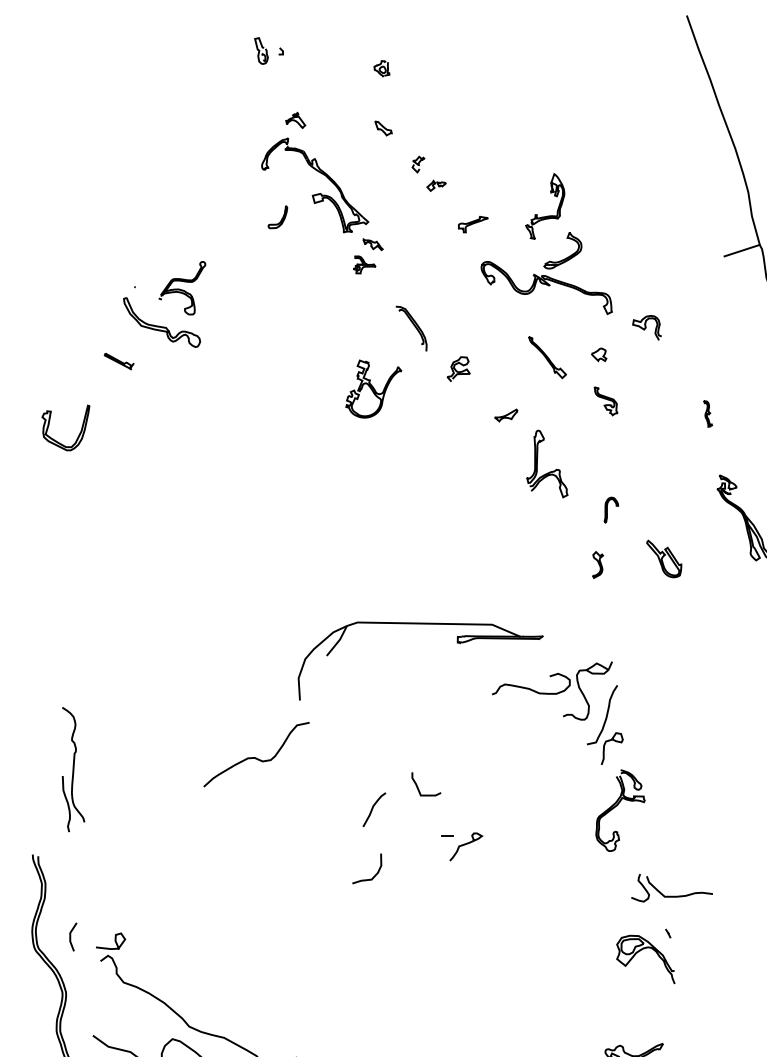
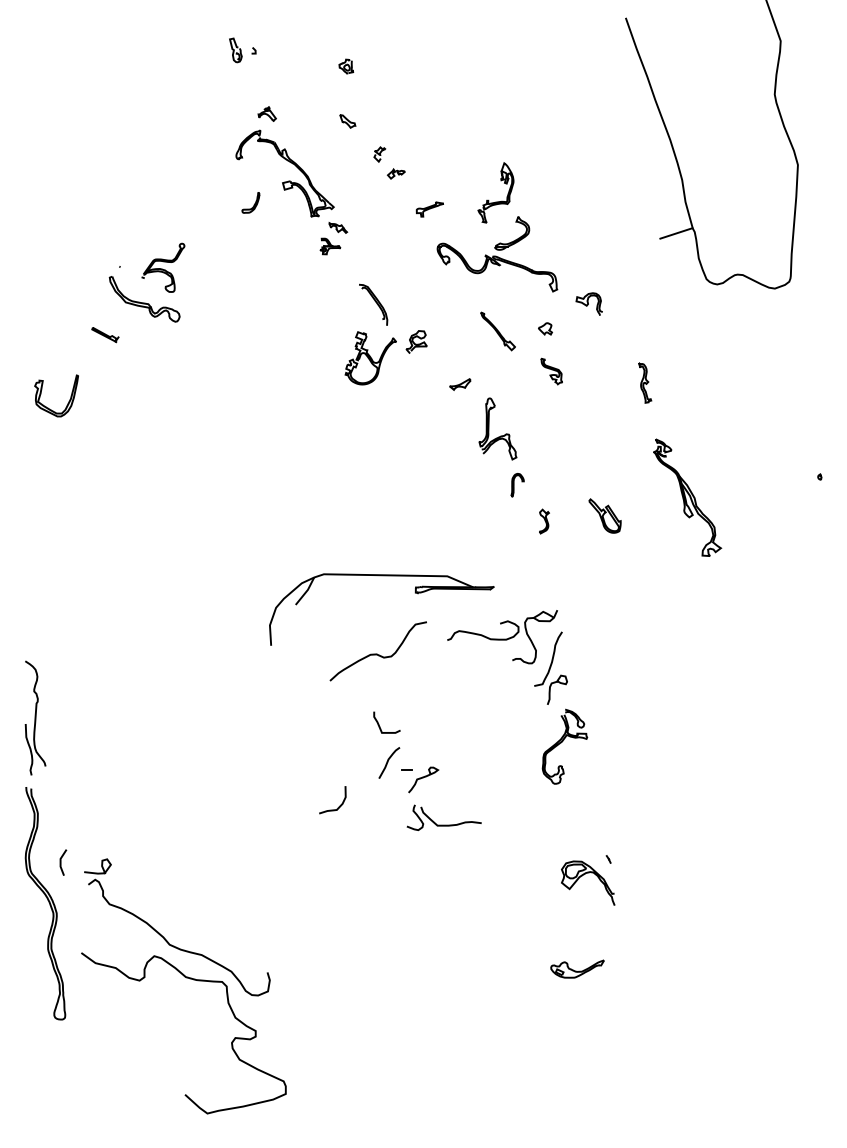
part: (373, 389) -> (370, 358), moved
part: (708, 413) -> (645, 382), size x1.67
curve: (607, 510) -> (514, 485), moved
curve: (255, 756) -> (377, 653), moved
part: (73, 768) -> (35, 717), moved
curve: (373, 809) -> (388, 762), moved
part: (671, 895) -> (443, 824), moved

